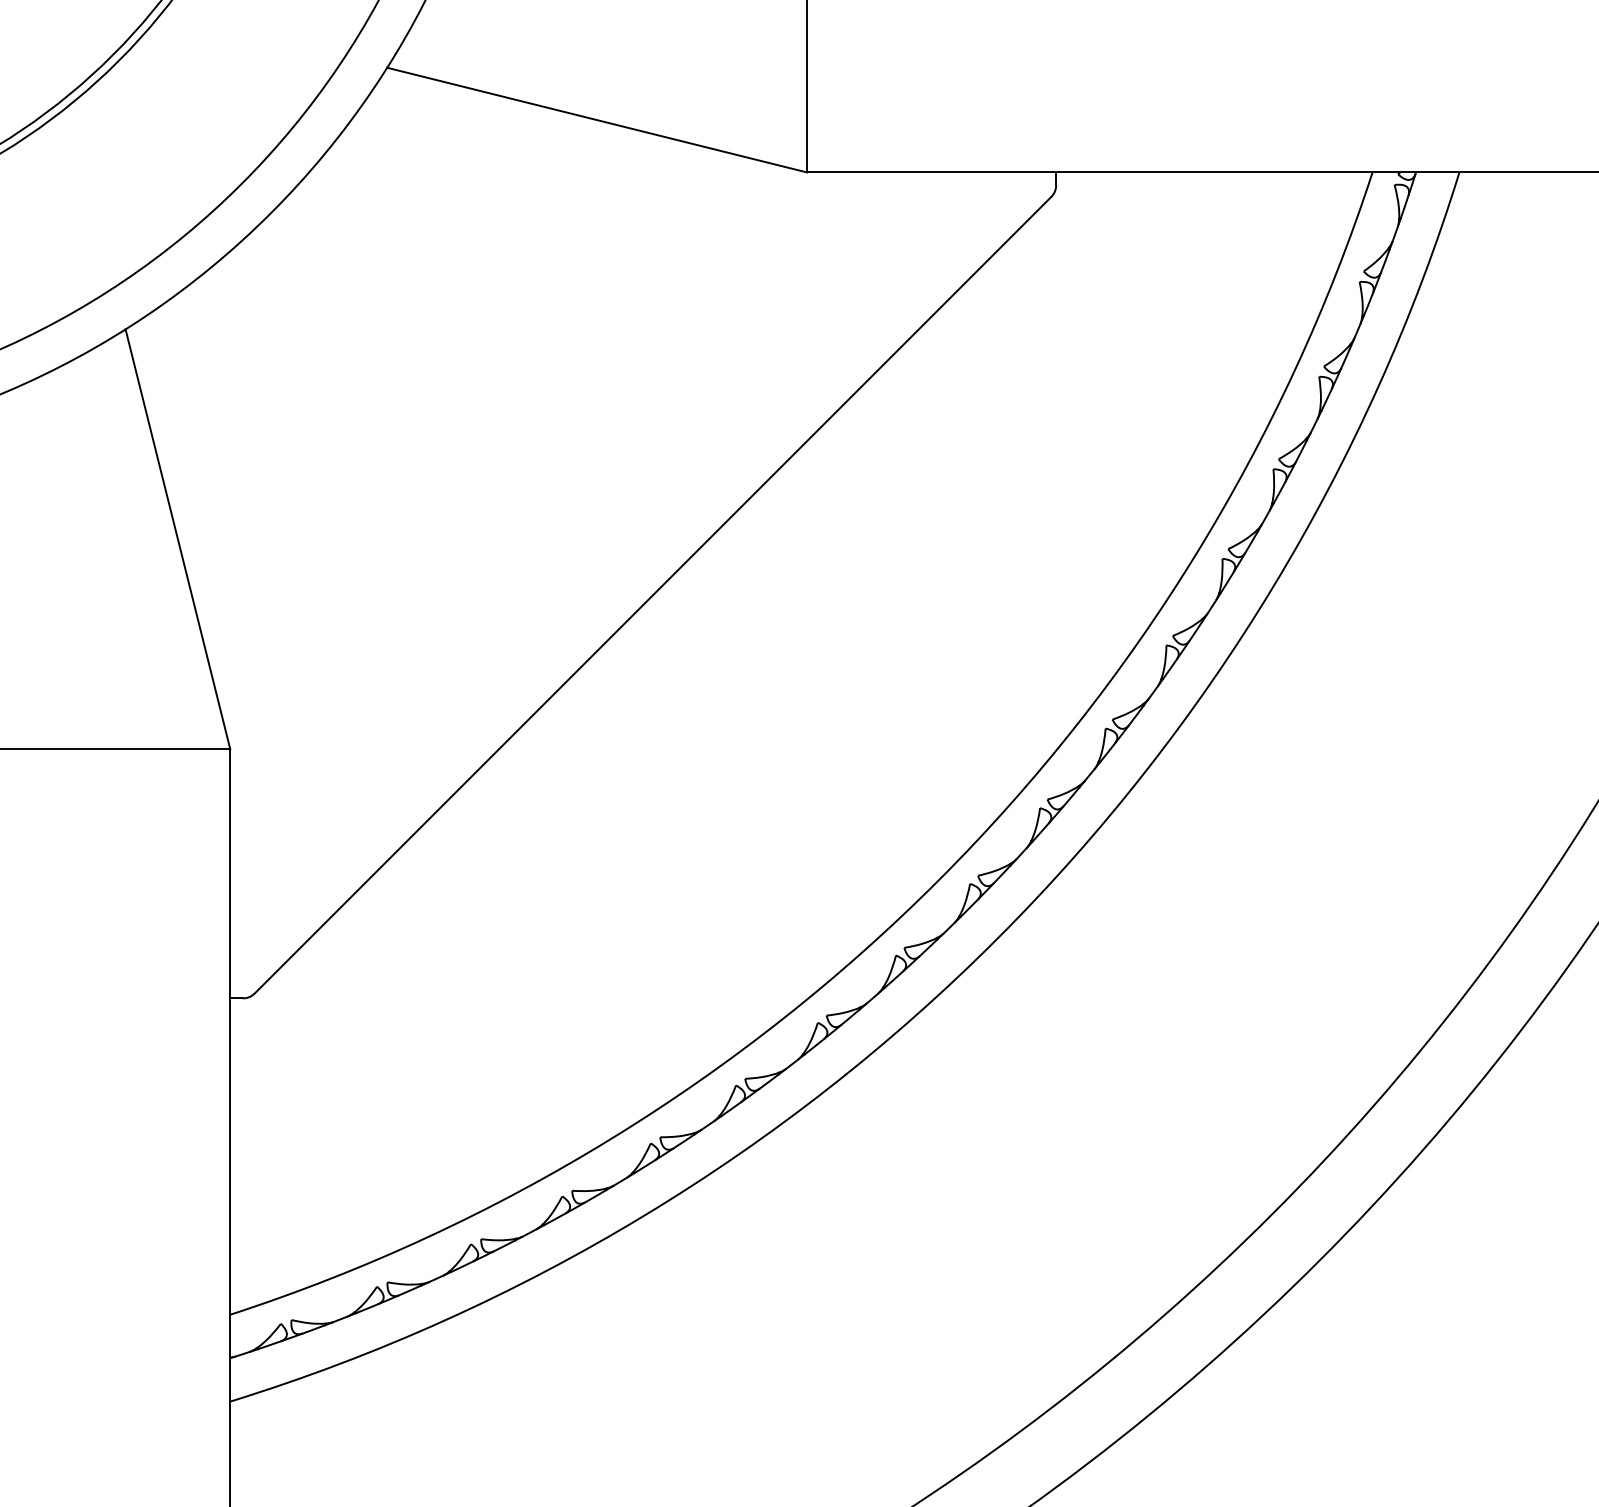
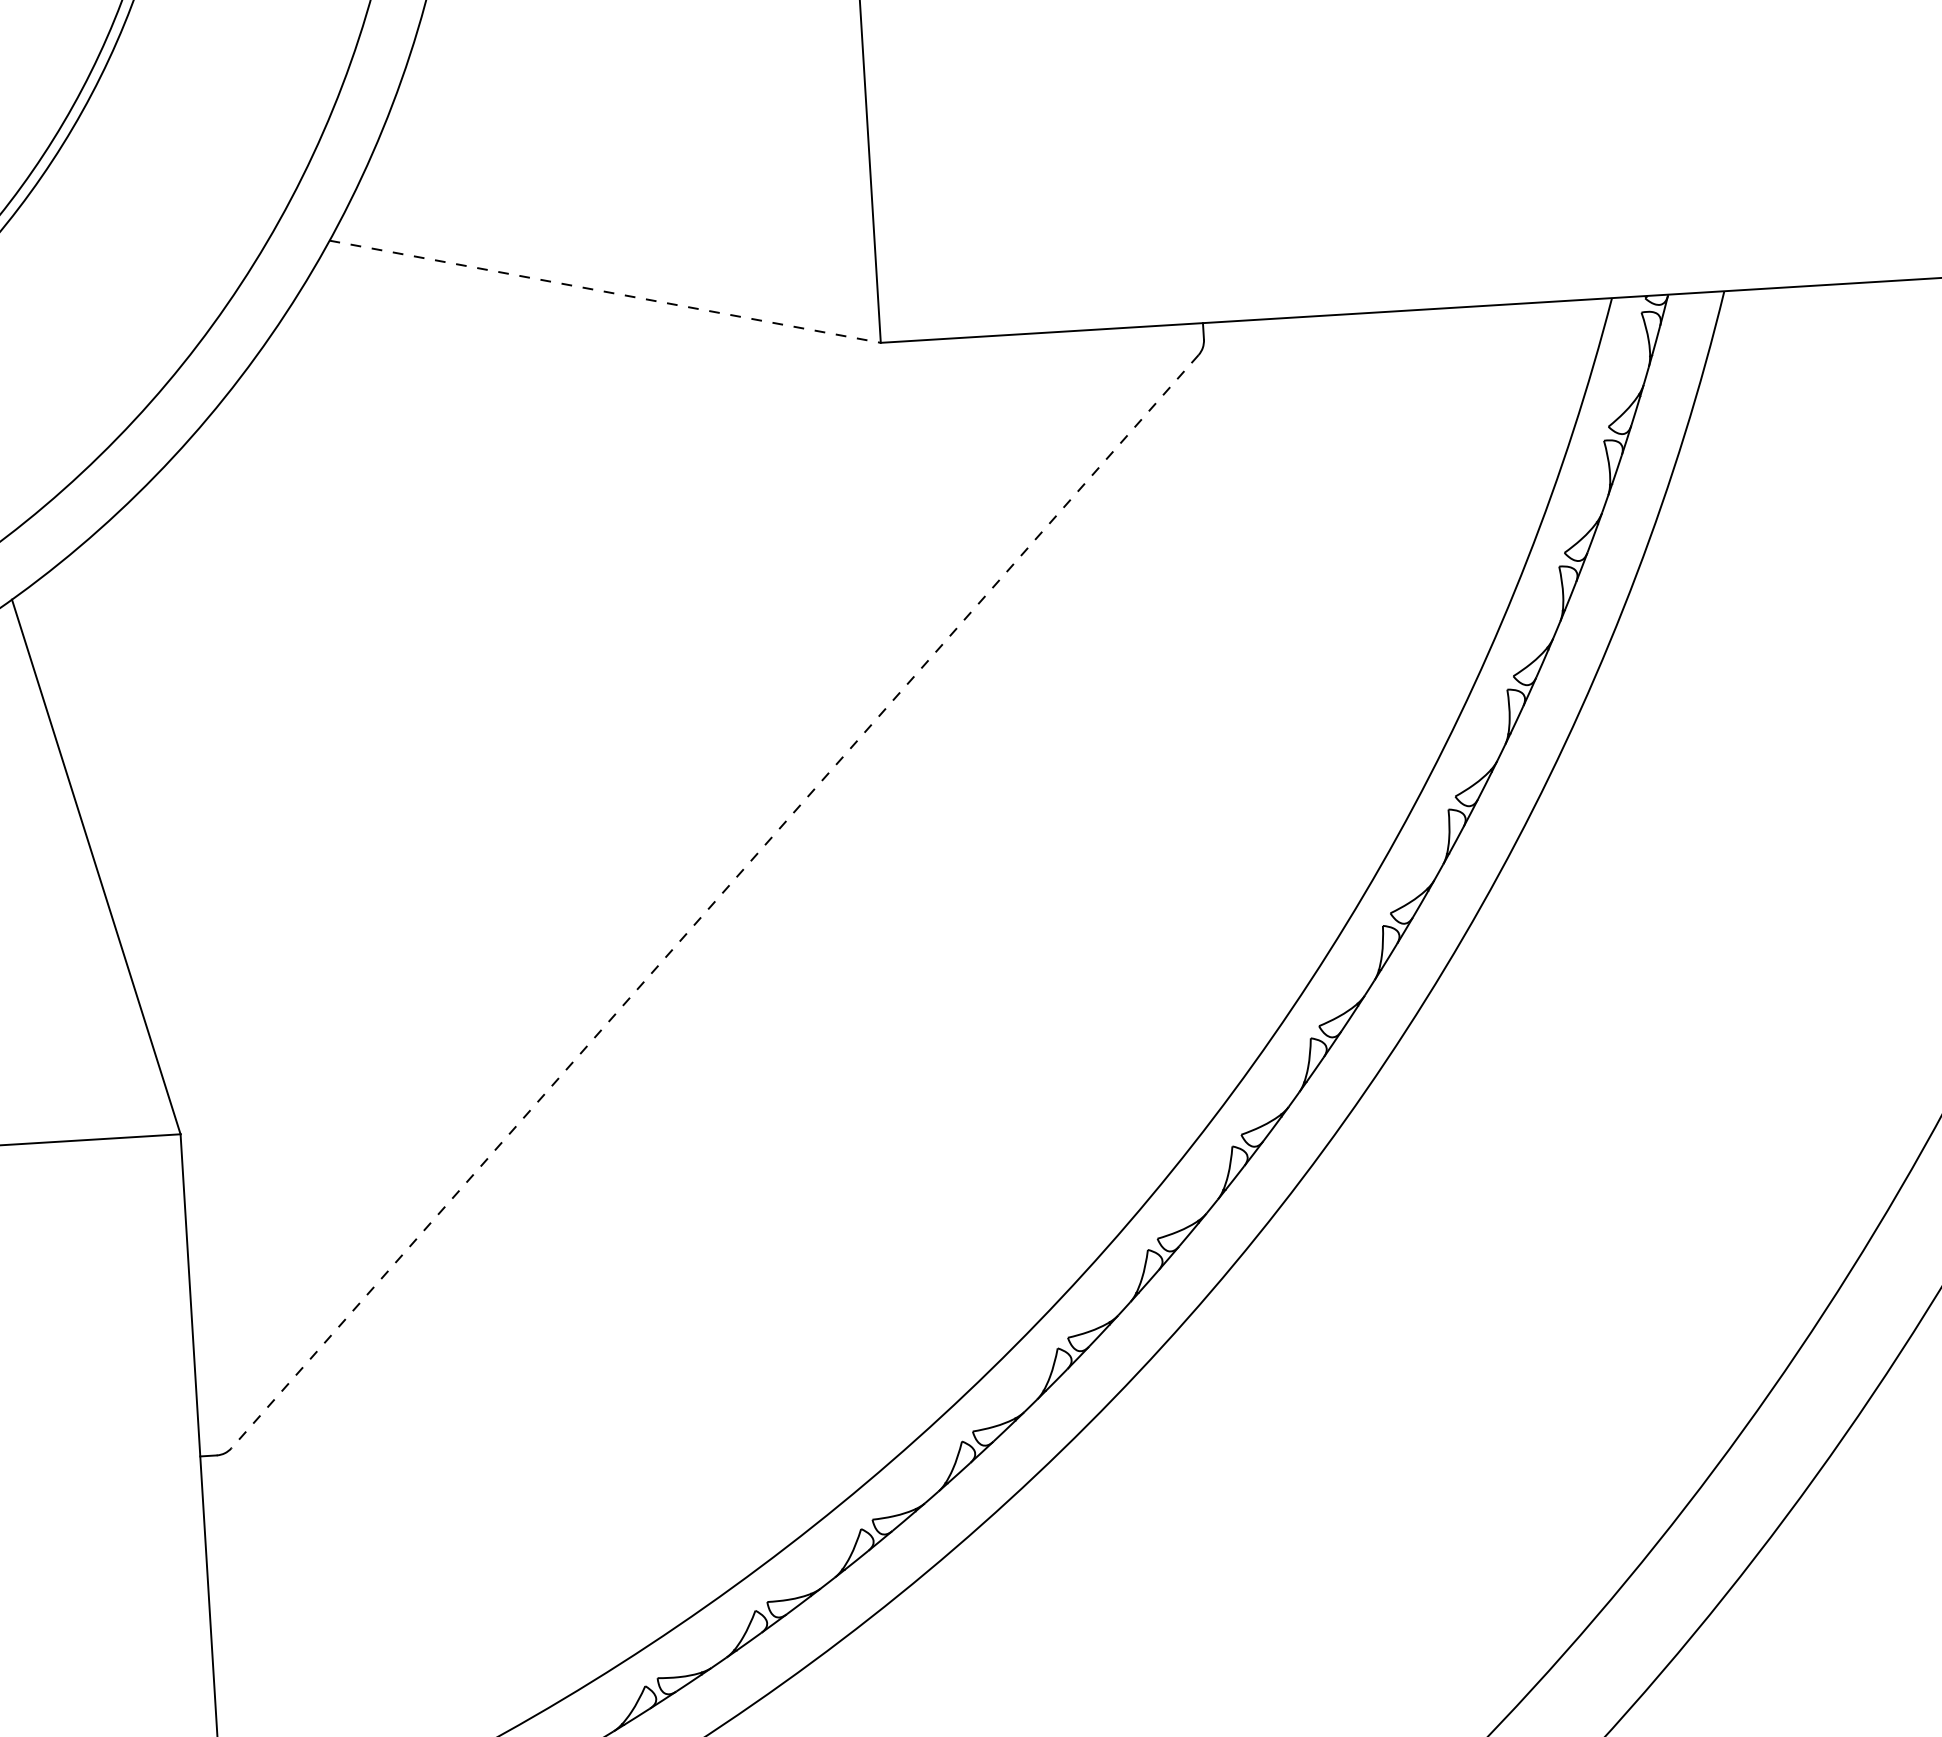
line: (597, 120) -> (605, 292), solid -> dashed
line: (652, 595) -> (714, 902), solid -> dashed

